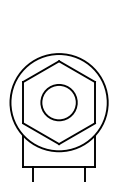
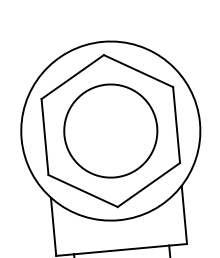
circle: (58, 102) -> (109, 130), size x1.43

